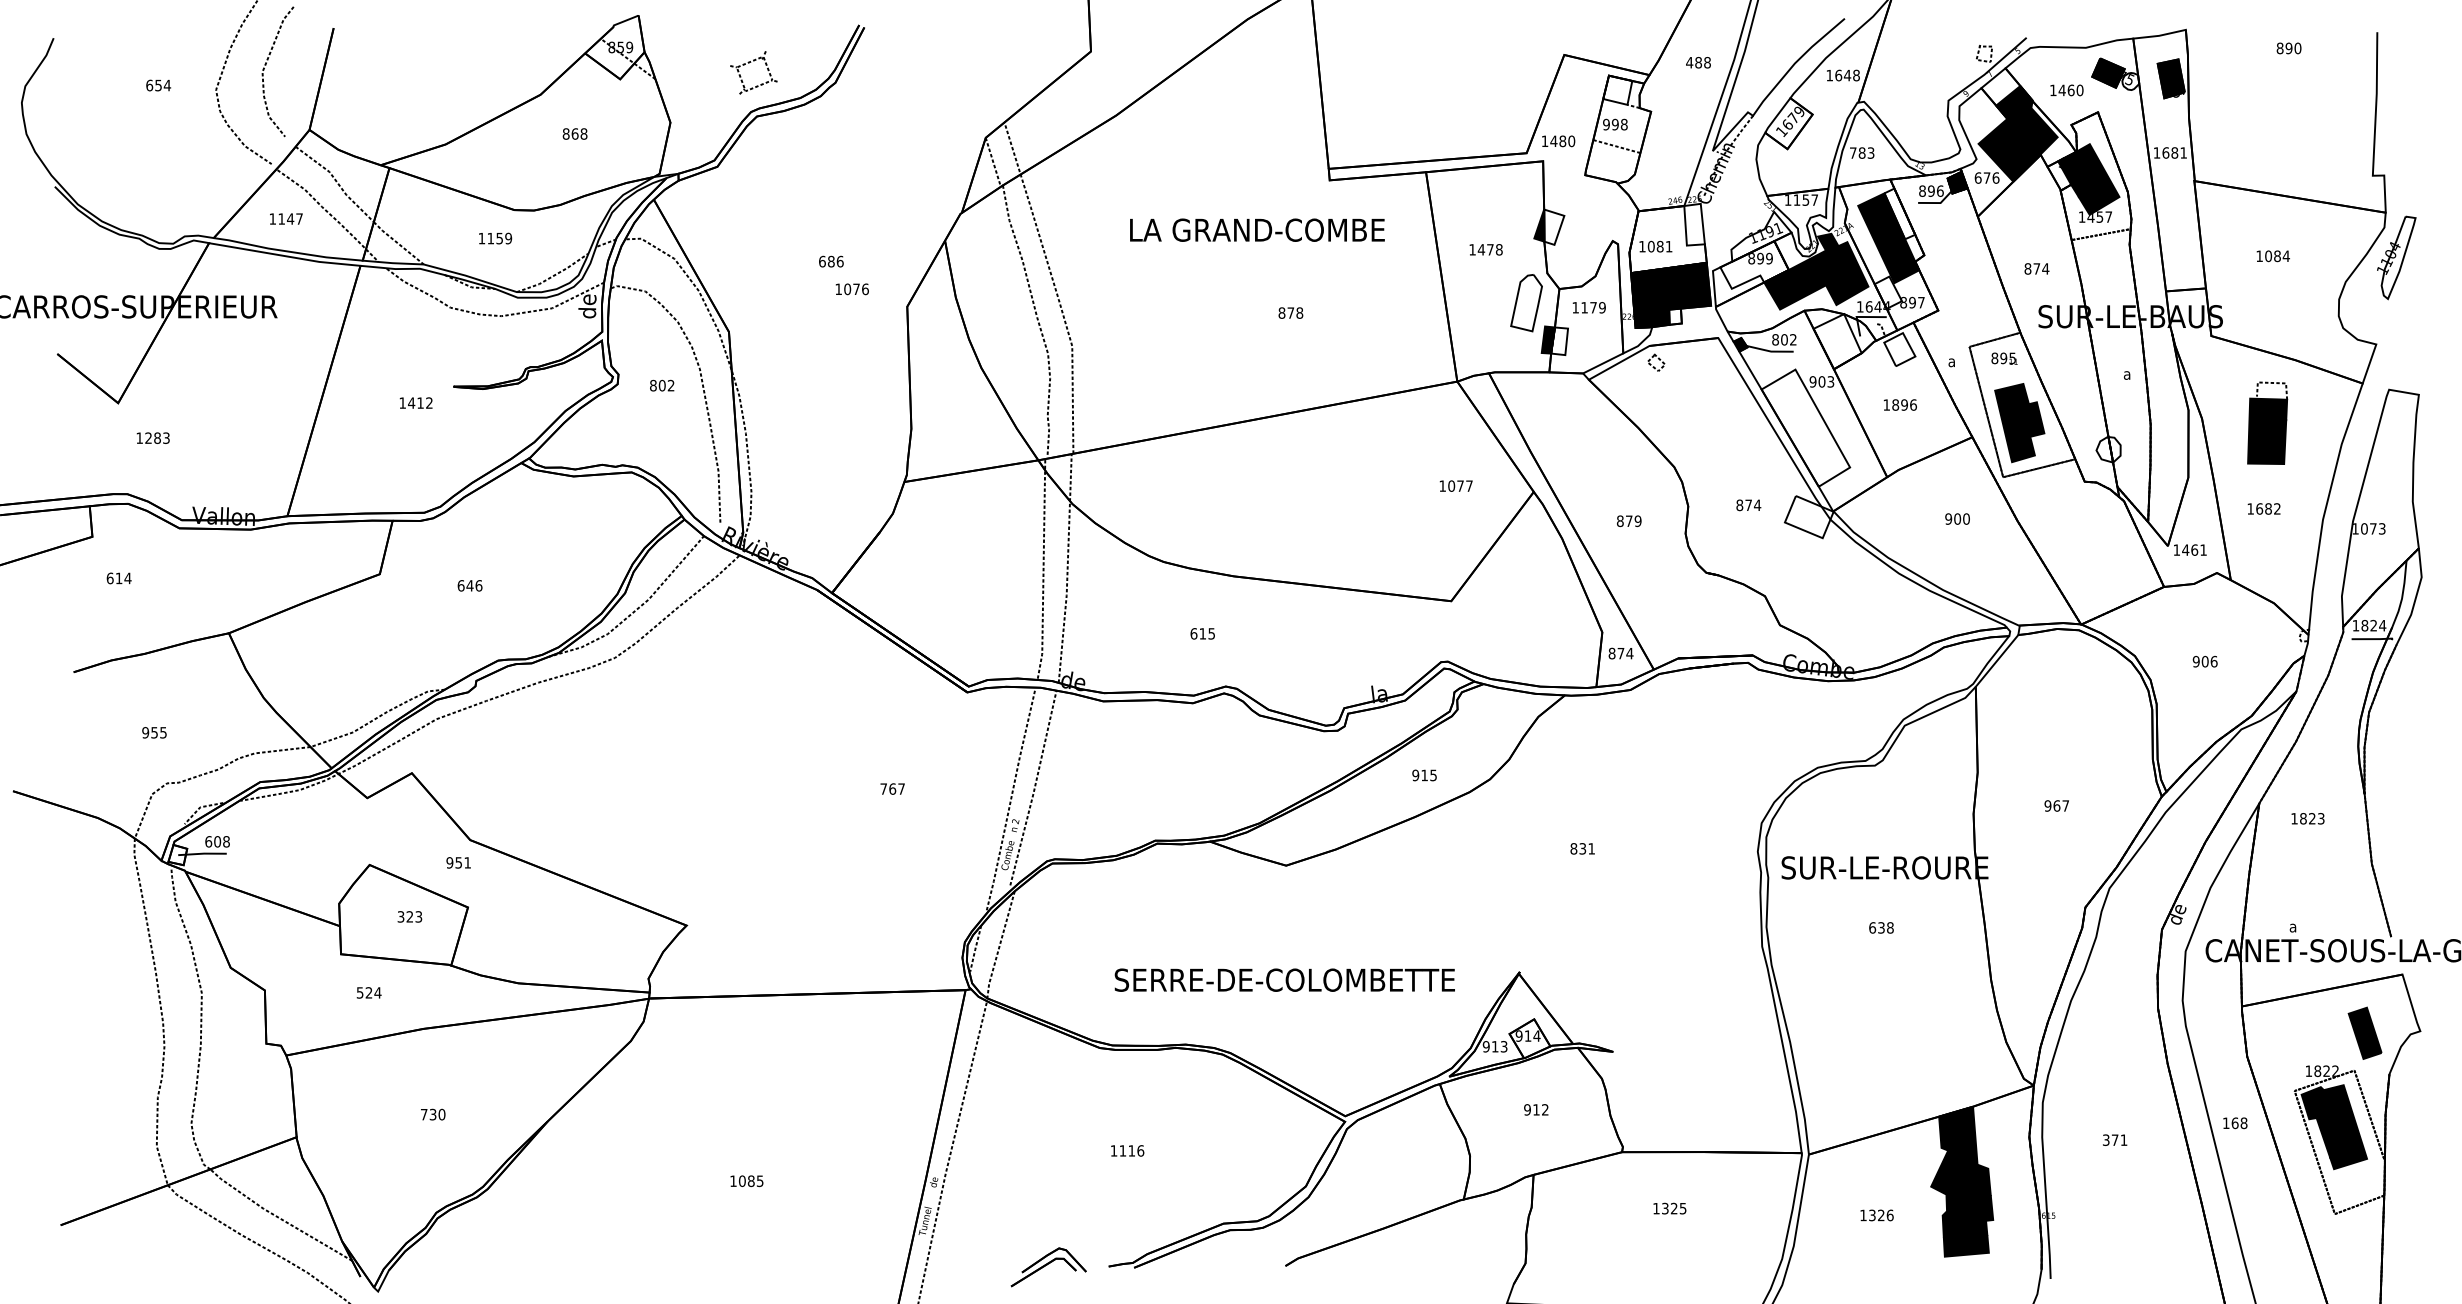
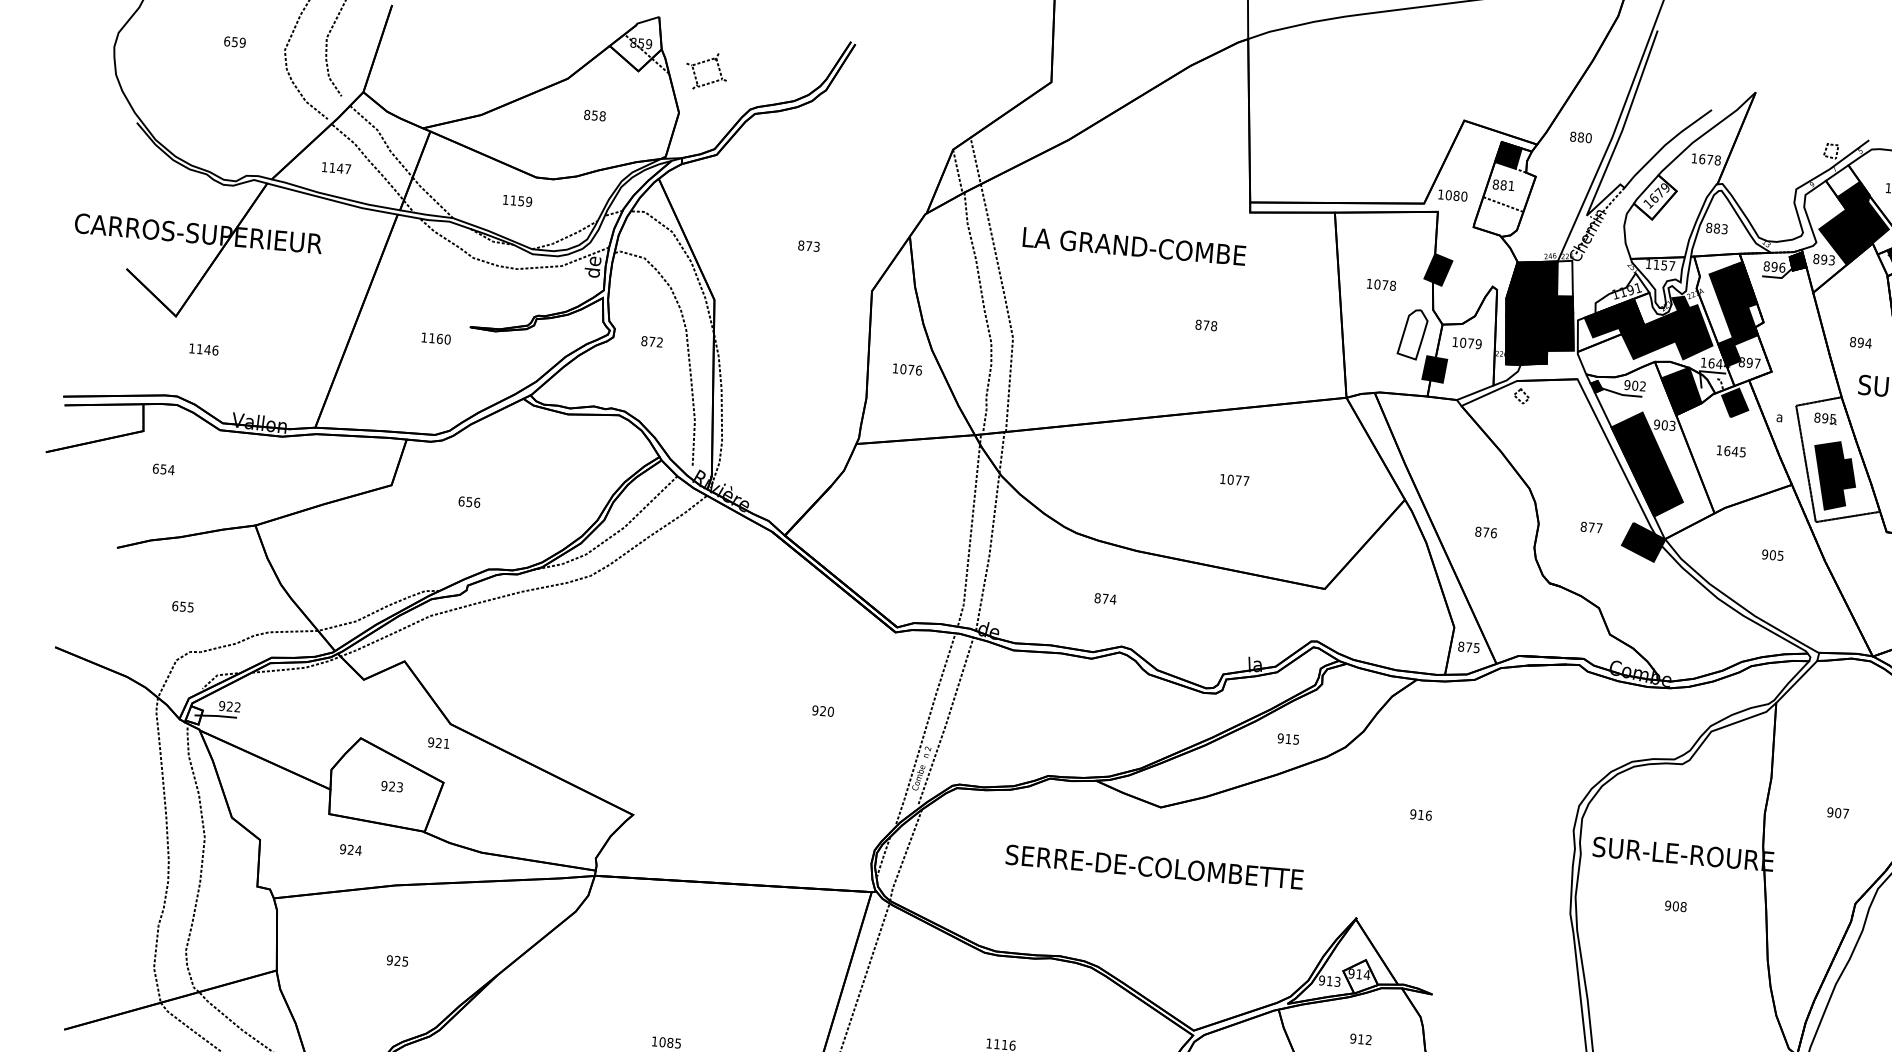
text: (1698, 62) -> (1580, 137), 488 -> 880
part: (749, 63) -> (703, 62), moved
text: (1847, 75) -> (1710, 159), 1648 -> 1678
text: (167, 85) -> (242, 42), 654 -> 659
fill: (1617, 89) -> (1508, 154), added
text: (1615, 124) -> (1503, 185), 998 -> 881
text: (574, 133) -> (594, 115), 868 -> 858
text: (1553, 141) -> (1448, 195), 1480 -> 1080
text: (1852, 152) -> (1708, 227), 783 -> 883
text: (1986, 177) -> (1823, 259), 676 -> 893
fill: (1899, 213) -> (1745, 284), added
fill: (1554, 226) -> (1442, 269), added
text: (1257, 229) -> (1134, 245), moved
fill: (1667, 239) -> (1540, 289), added
text: (1481, 249) -> (1377, 284), 1478 -> 1078
text: (831, 261) -> (809, 246), 686 -> 873
fill: (1754, 264) -> (1614, 317), added
text: (2036, 268) -> (1860, 342), 874 -> 894
text: (851, 289) -> (906, 369), moved
fill: (1888, 292) -> (1729, 352), added
text: (1584, 307) -> (1463, 342), 1179 -> 1079
fill: (1675, 316) -> (1541, 357), added
text: (1775, 339) -> (1627, 384), 802 -> 902
fill: (1559, 341) -> (1438, 370), added
fill: (1837, 341) -> (1681, 391), added
fill: (1899, 349) -> (1734, 402), added
text: (661, 385) -> (651, 341), 802 -> 872
text: (420, 402) -> (439, 338), 1412 -> 1160
text: (1904, 404) -> (1735, 451), 1896 -> 1645
fill: (1805, 427) -> (1647, 463), added
text: (157, 437) -> (207, 349), 1283 -> 1146
text: (1455, 485) -> (1234, 479), moved
text: (1757, 504) -> (1599, 527), 874 -> 877
fill: (1808, 516) -> (1642, 541), added
text: (1966, 518) -> (1780, 555), 900 -> 905
text: (1637, 520) -> (1493, 532), 879 -> 876
text: (118, 578) -> (163, 469), 614 -> 654
text: (469, 585) -> (468, 501), 646 -> 656
text: (1202, 633) -> (1105, 598), 615 -> 874
text: (1629, 653) -> (1476, 647), 874 -> 875
text: (145, 732) -> (175, 605), 955 -> 655
text: (892, 788) -> (823, 710), 767 -> 920
text: (2056, 805) -> (1837, 812), 967 -> 907
text: (217, 841) -> (229, 706), 608 -> 922
text: (1582, 848) -> (1420, 814), 831 -> 916
text: (458, 862) -> (438, 742), 951 -> 921
text: (400, 916) -> (383, 785), 323 -> 923
text: (1876, 927) -> (1671, 905), 638 -> 908
text: (1284, 979) -> (1154, 866), moved
text: (359, 992) -> (342, 848), 524 -> 924
text: (432, 1114) -> (397, 960), 730 -> 925

